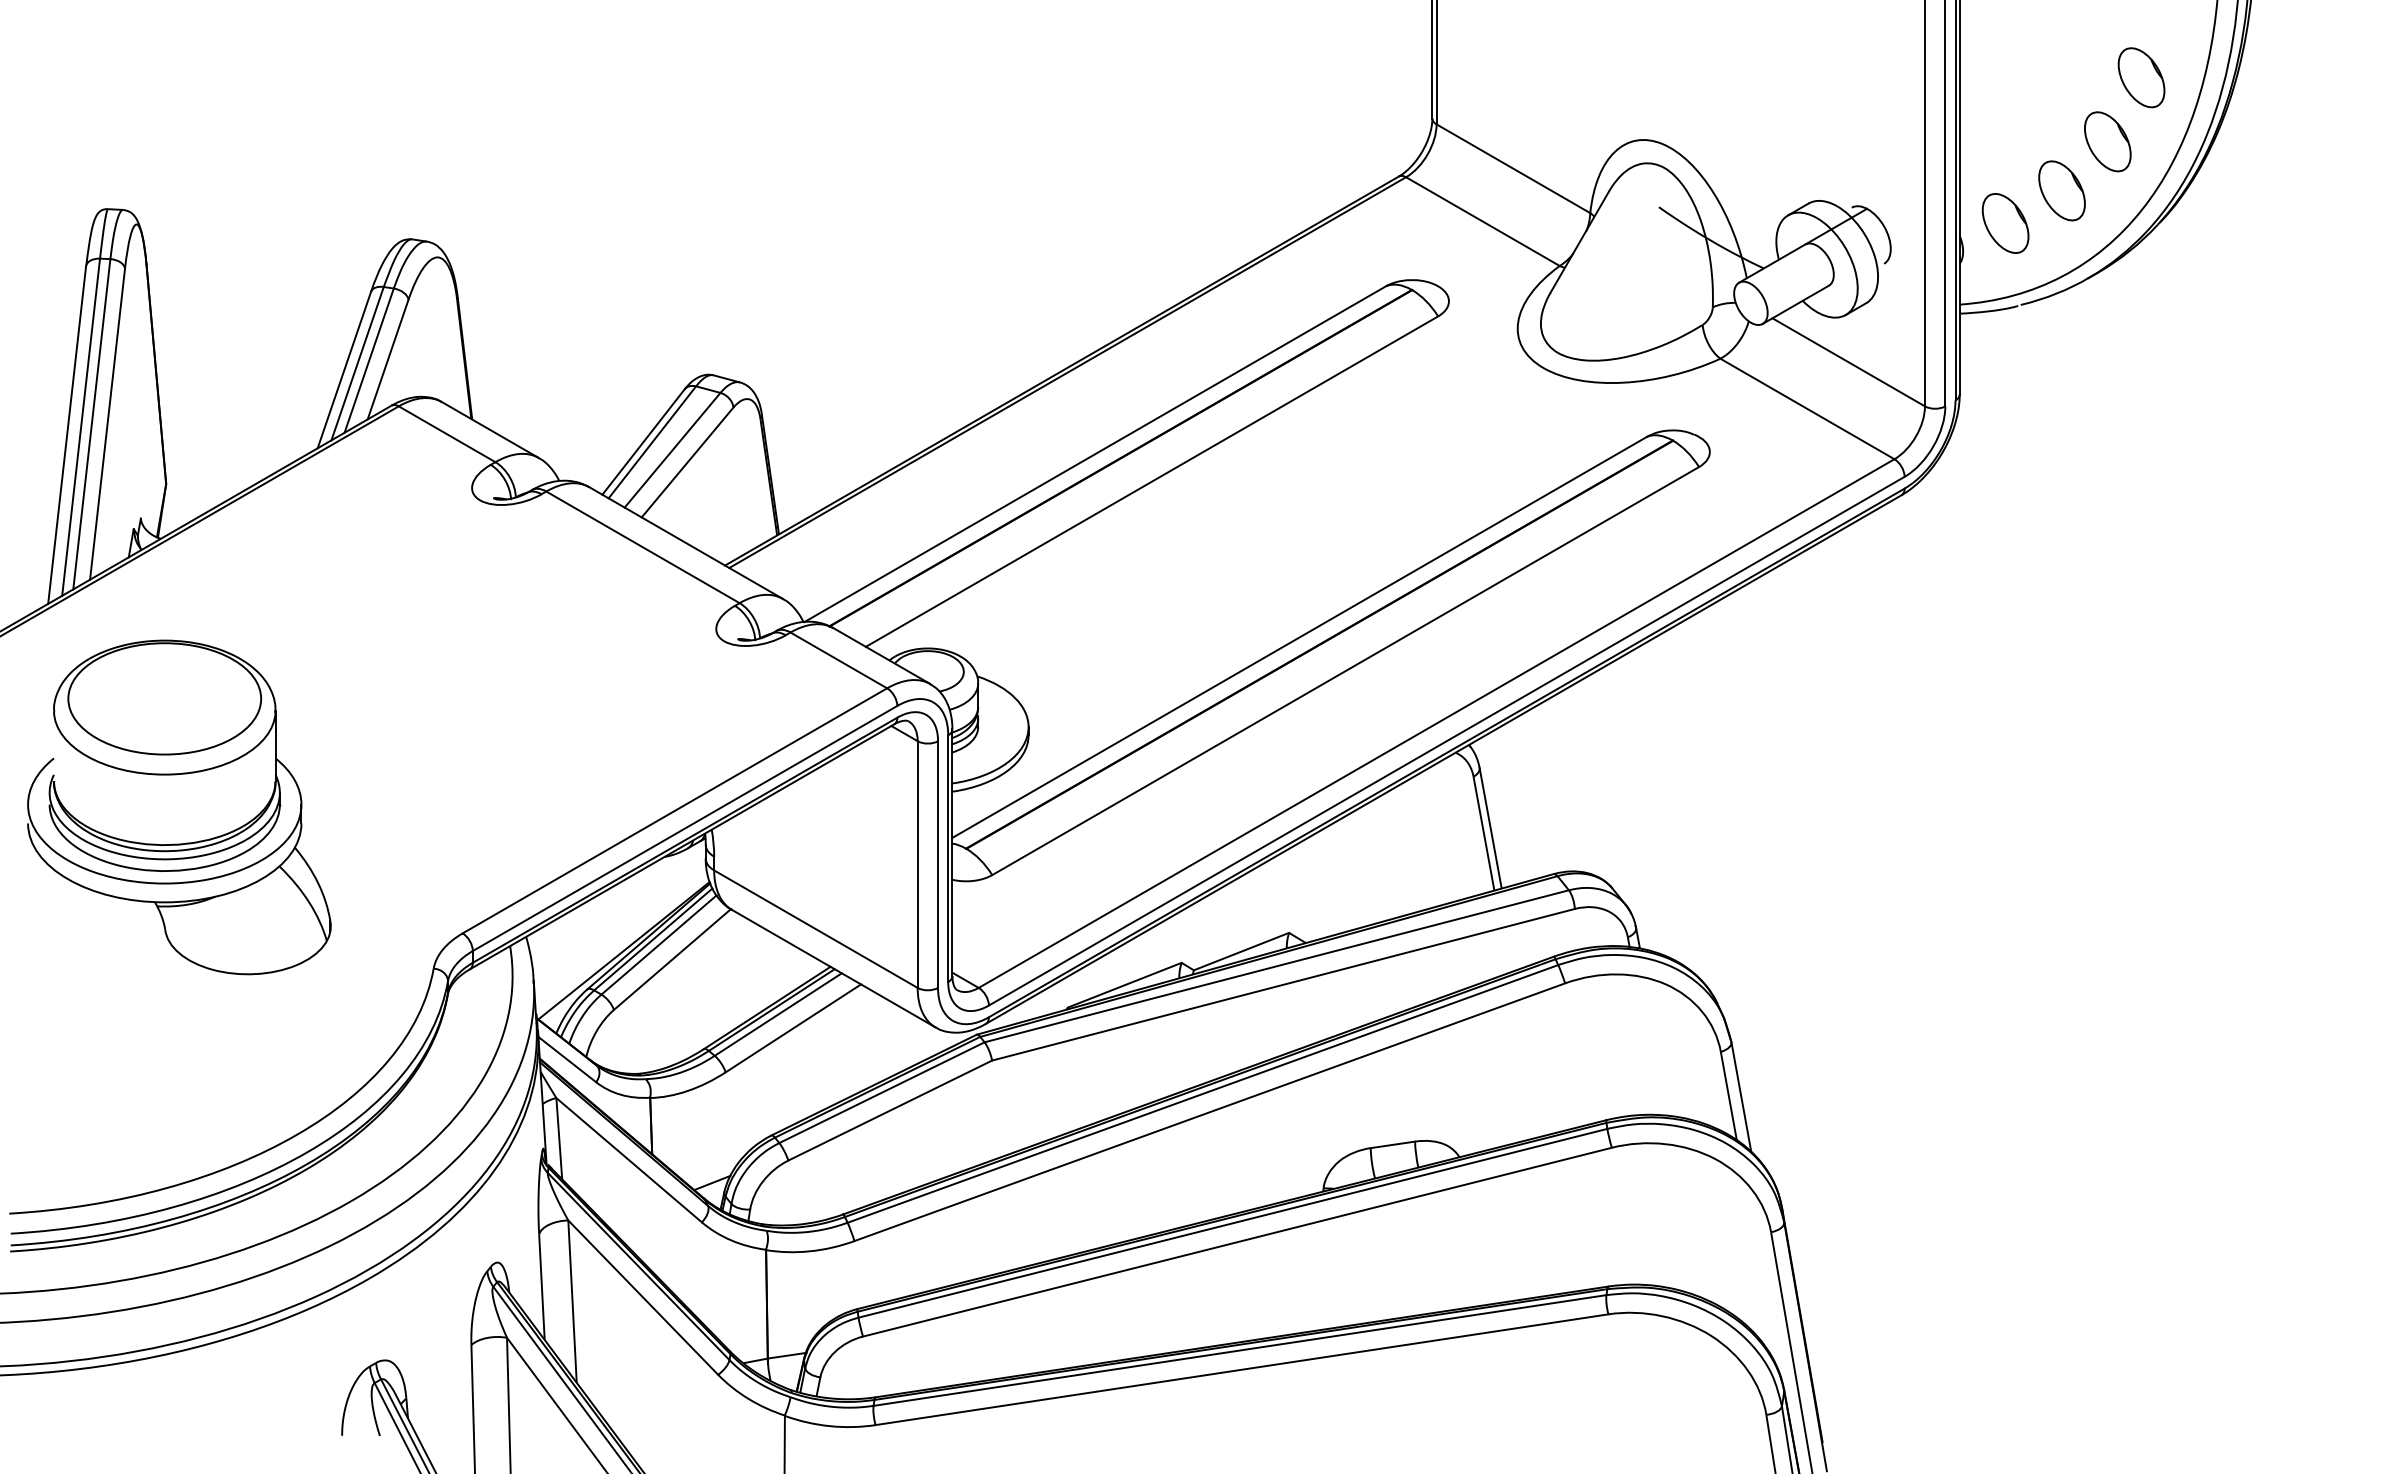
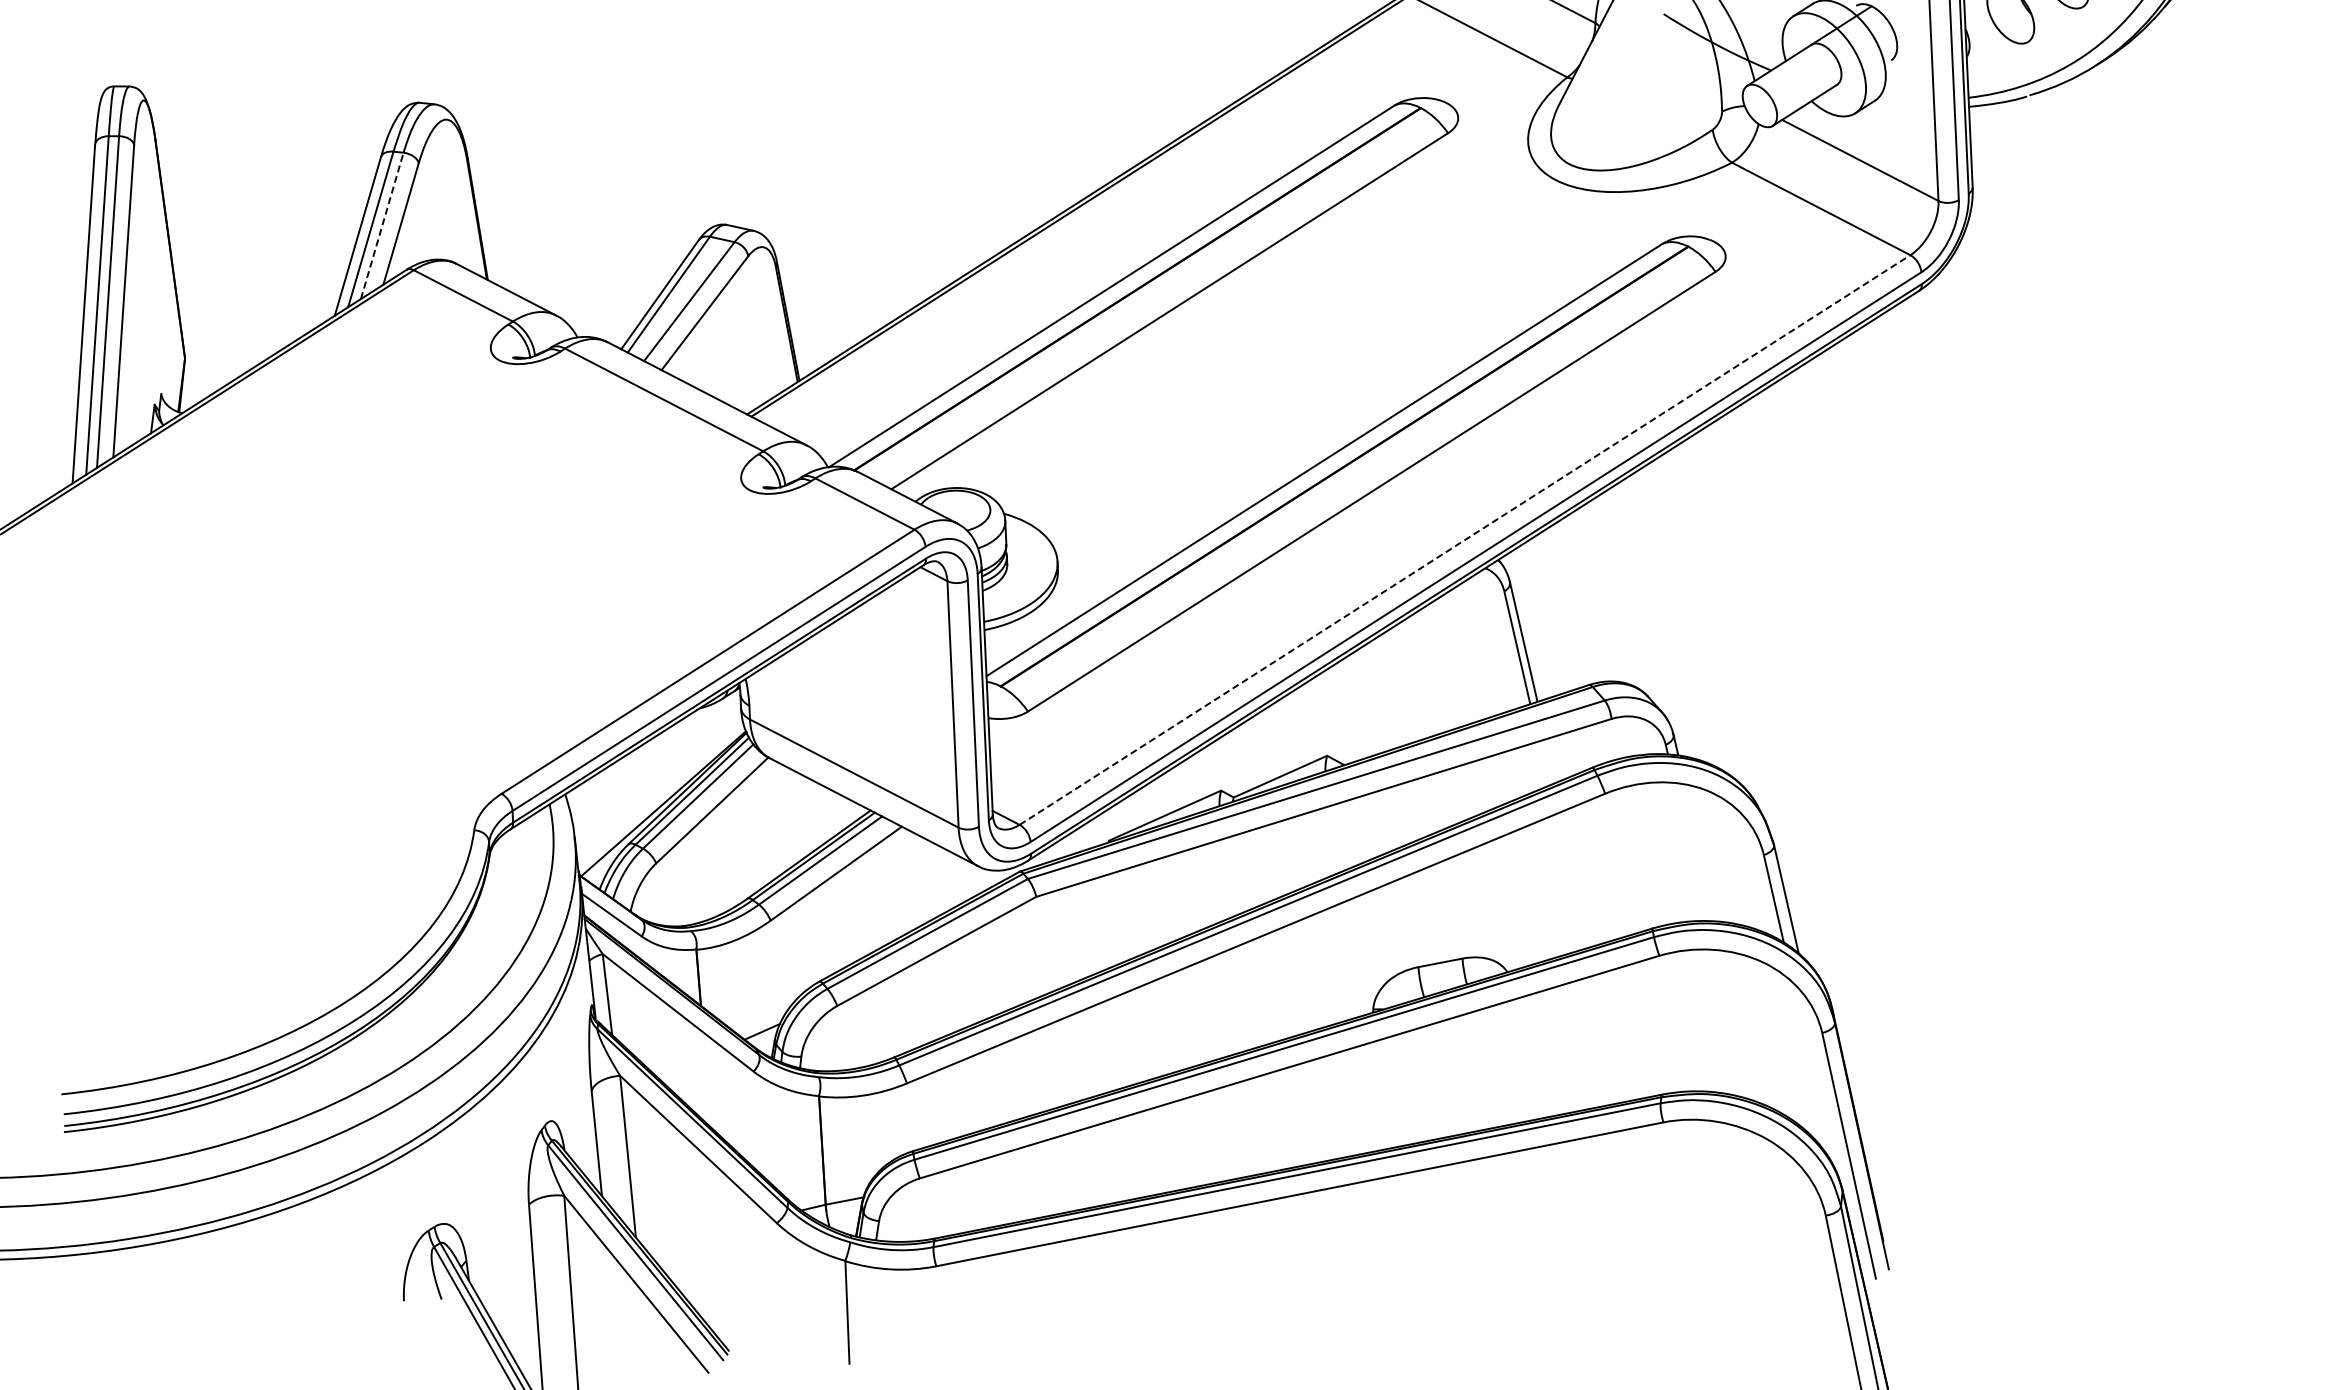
line: (369, 360) -> (382, 225), solid -> dashed
line: (1436, 723) -> (1464, 539), solid -> dashed
part: (176, 775) -> (208, 649), removed

